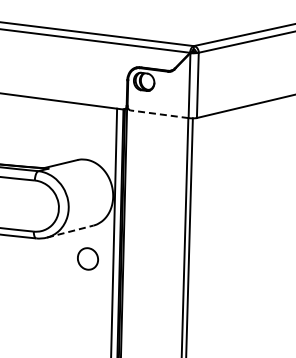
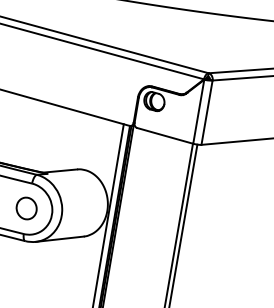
line: (159, 114) -> (164, 136), dashed -> solid
line: (70, 231) -> (60, 239), dashed -> solid
part: (87, 258) -> (26, 207), moved

